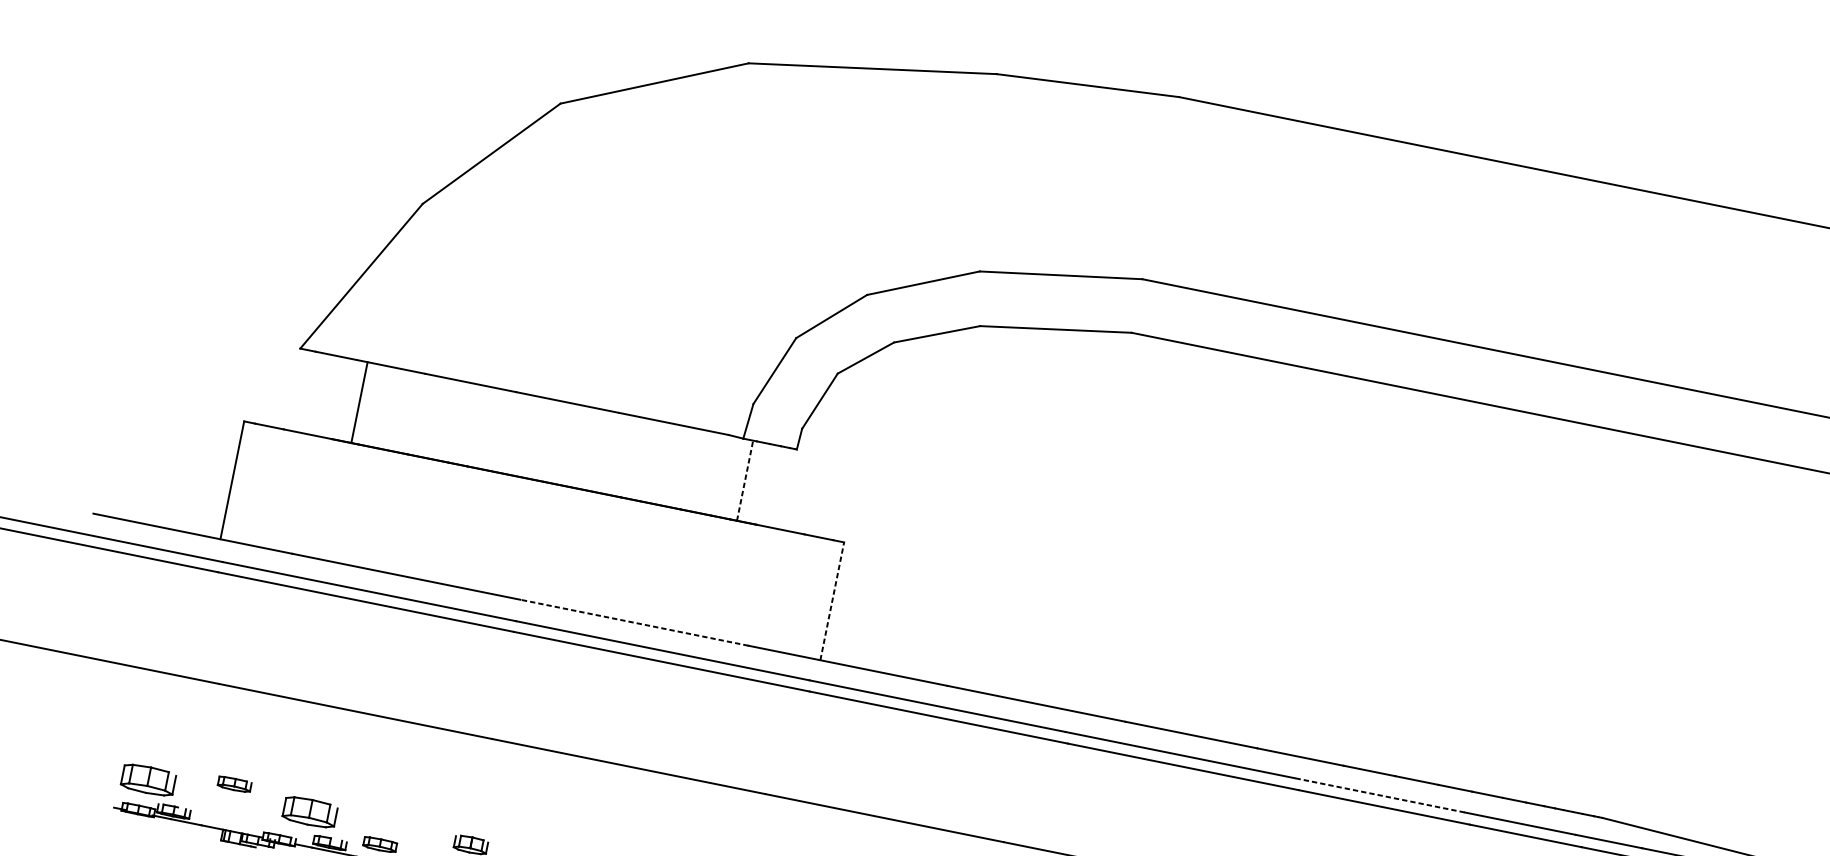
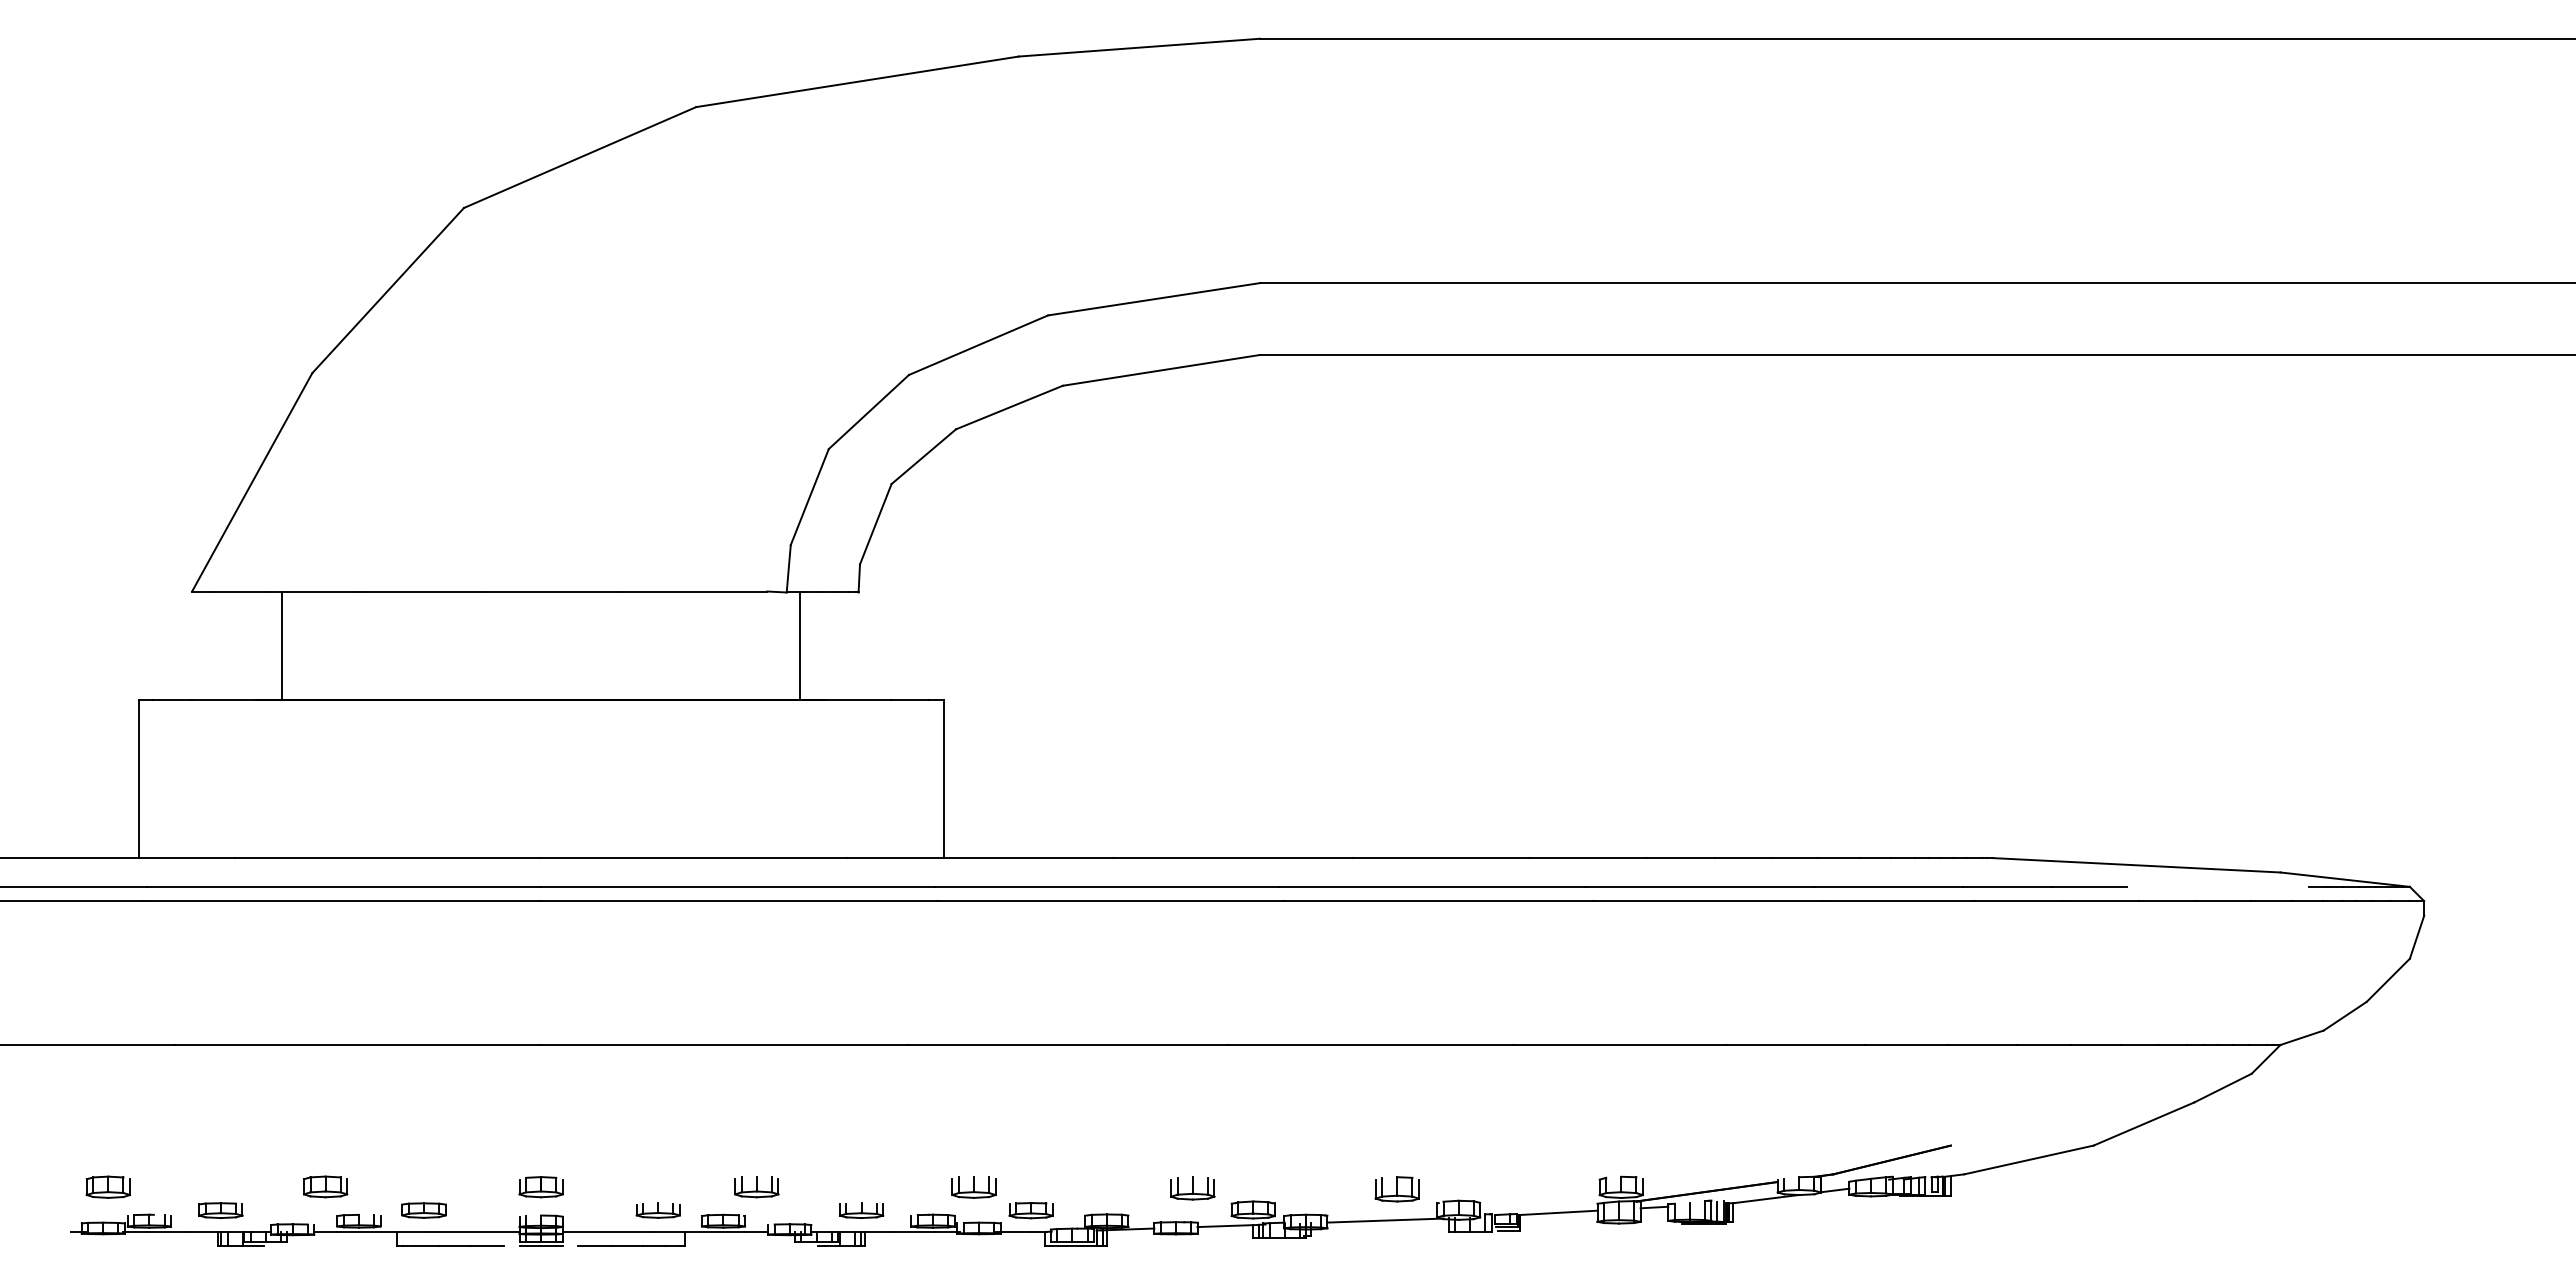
line: (744, 480) -> (799, 646), dashed -> solid
line: (832, 600) -> (943, 778), dashed -> solid
line: (634, 623) -> (694, 858), dashed -> solid
part: (147, 779) -> (107, 1186), size x0.62
part: (234, 784) -> (220, 1210), moved
line: (1380, 795) -> (1700, 886), dashed -> solid
part: (310, 812) -> (325, 1186), size x0.62

